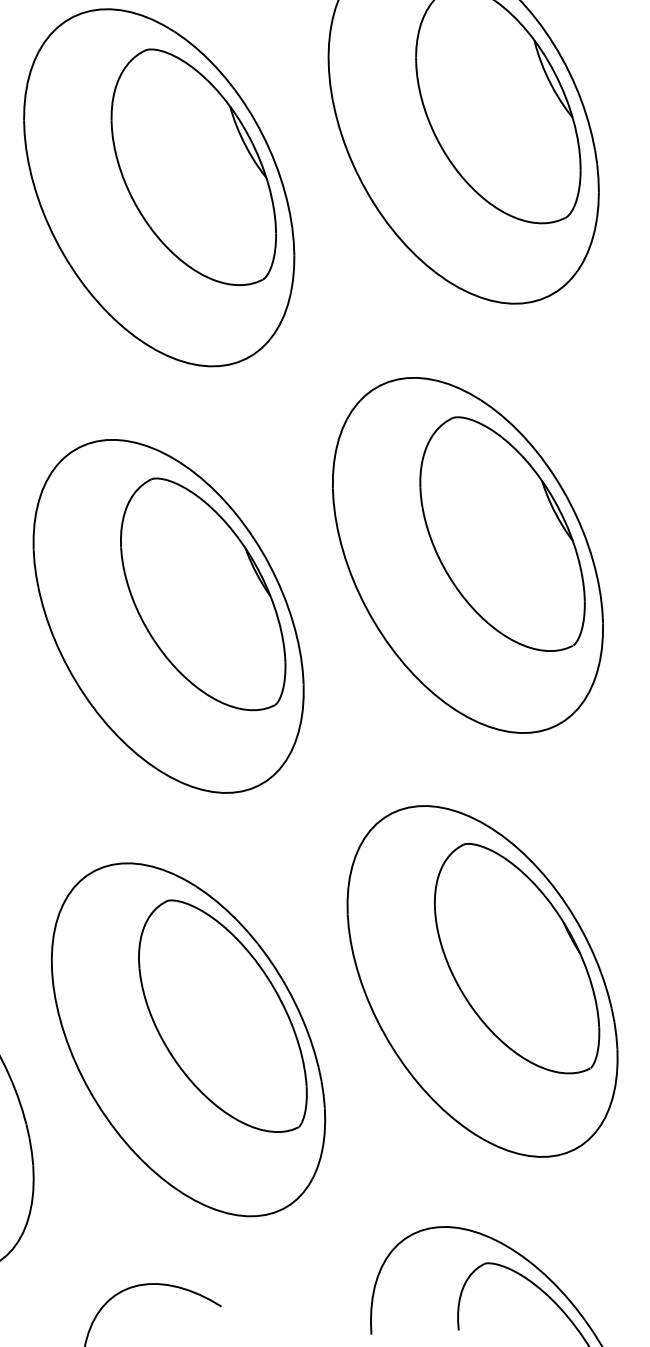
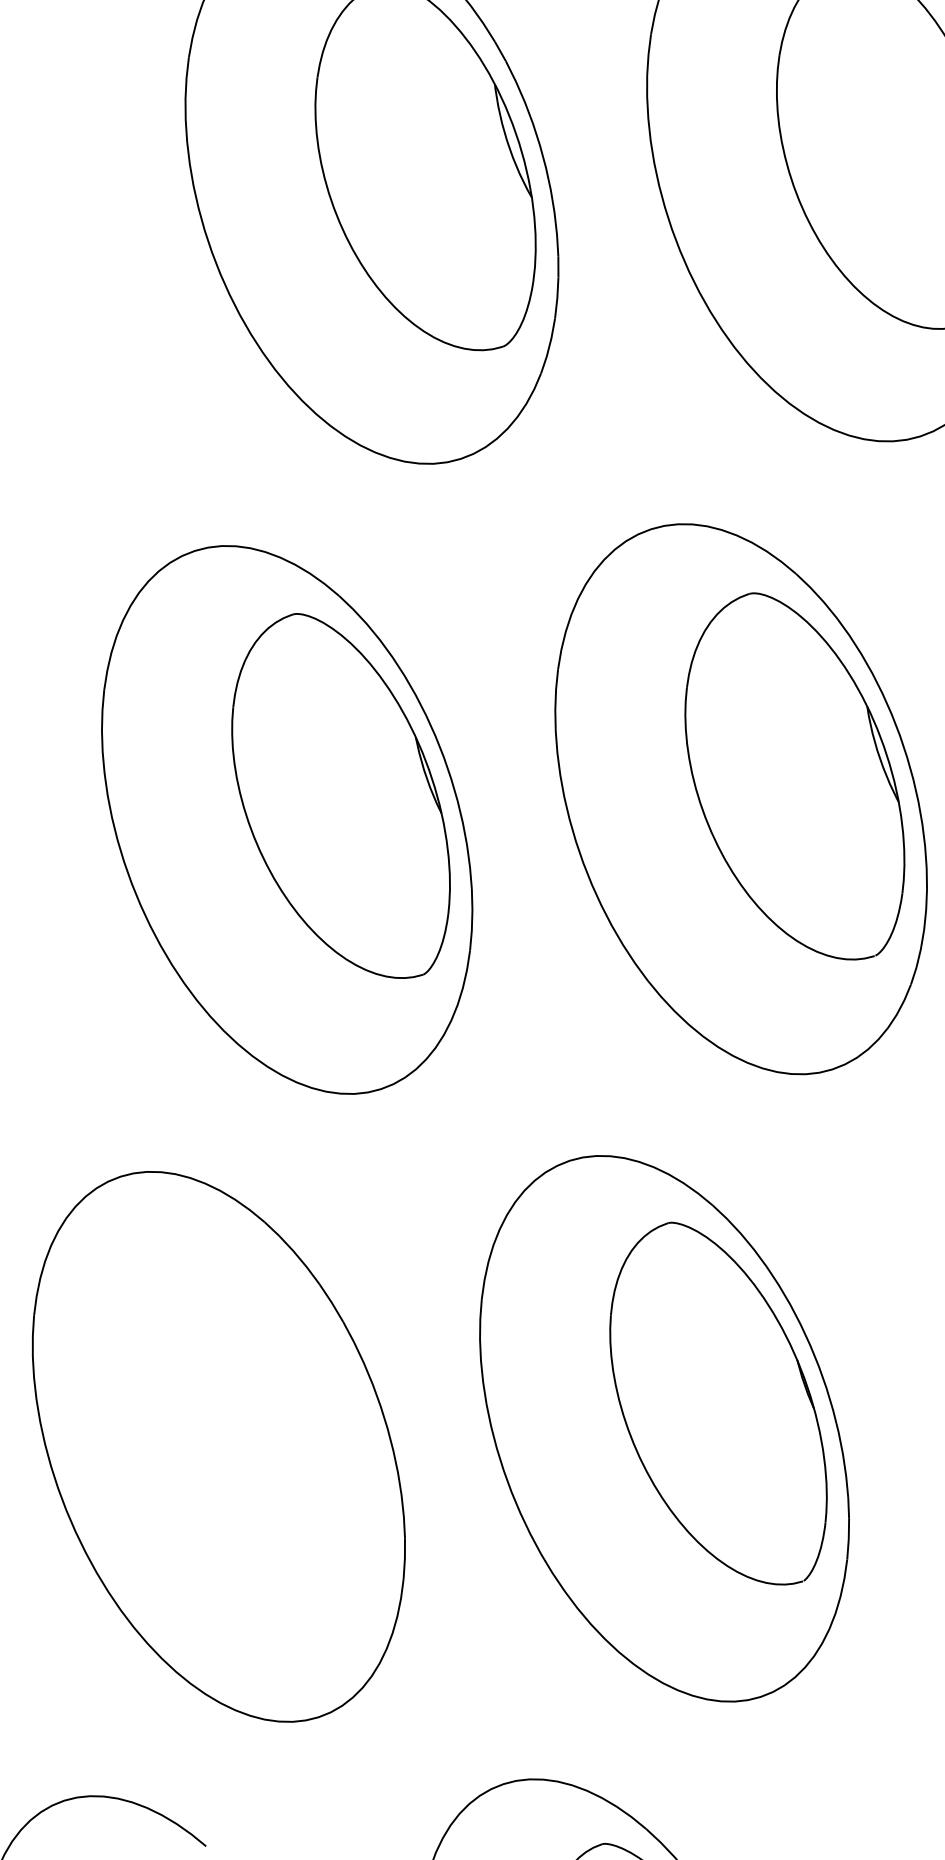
part: (222, 1015) -> (274, 1418), removed

